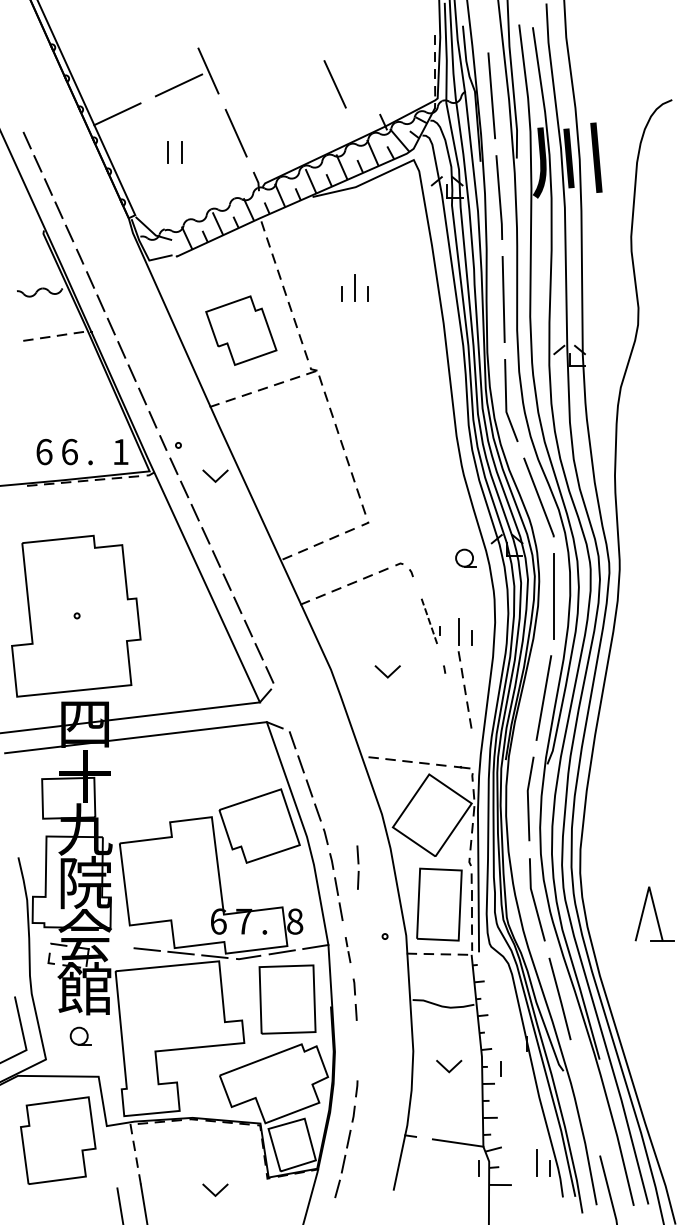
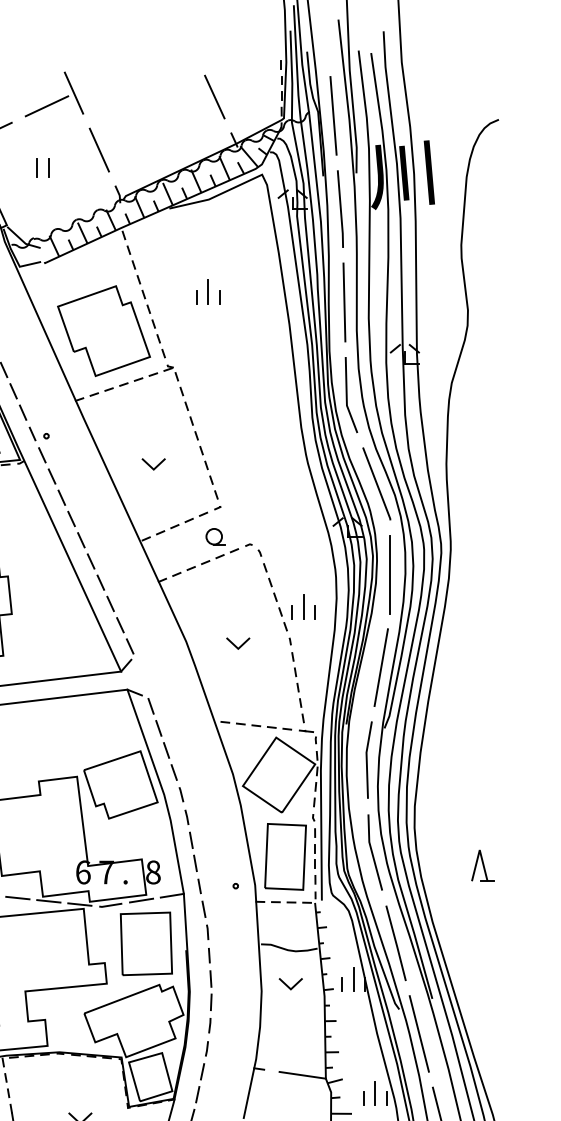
line: (334, 84) -> (214, 97), moved
part: (241, 330) -> (104, 330), size x1.43
line: (212, 477) -> (150, 465), moved
part: (465, 557) -> (215, 536), moved
part: (430, 621) -> (277, 597), size x1.67
part: (464, 689) -> (297, 687), moved
line: (357, 864) -> (210, 987), moved
part: (654, 914) -> (482, 865), size x0.62
part: (347, 949) -> (201, 898), size x1.67
line: (513, 1038) -> (353, 979), added
line: (451, 1068) -> (292, 985), moved
line: (500, 1068) -> (341, 984), moved
line: (584, 1097) -> (418, 1033), added
line: (478, 1168) -> (363, 1098), moved

